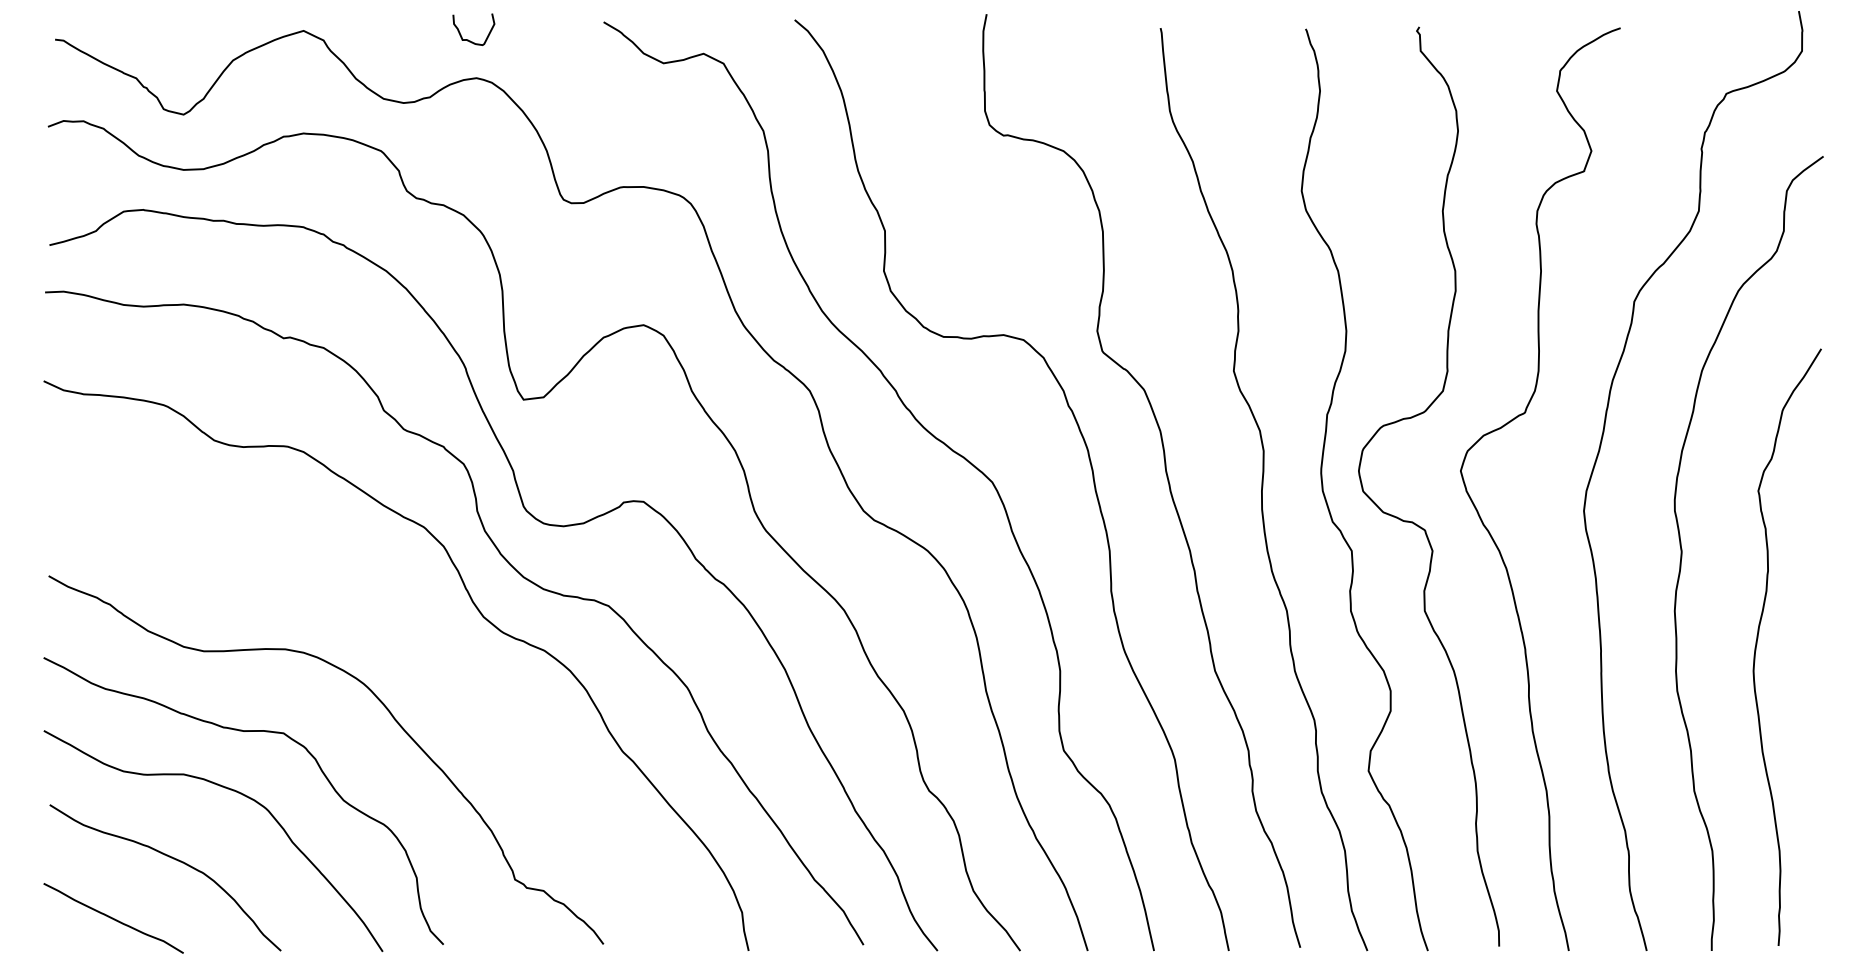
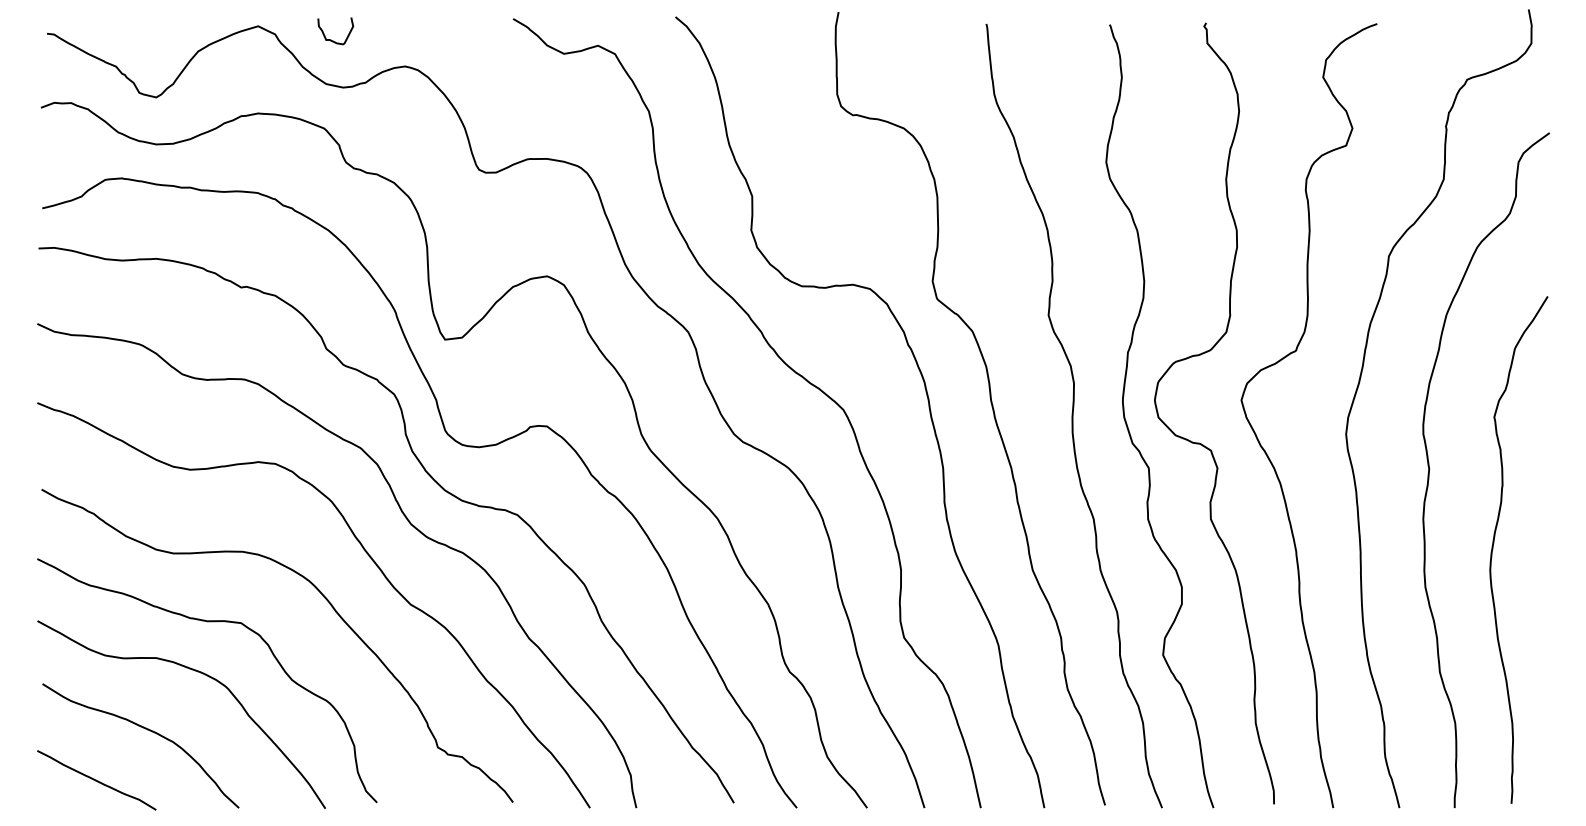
curve: (468, 39) -> (331, 39), moved
curve: (436, 658) -> (371, 559), added

